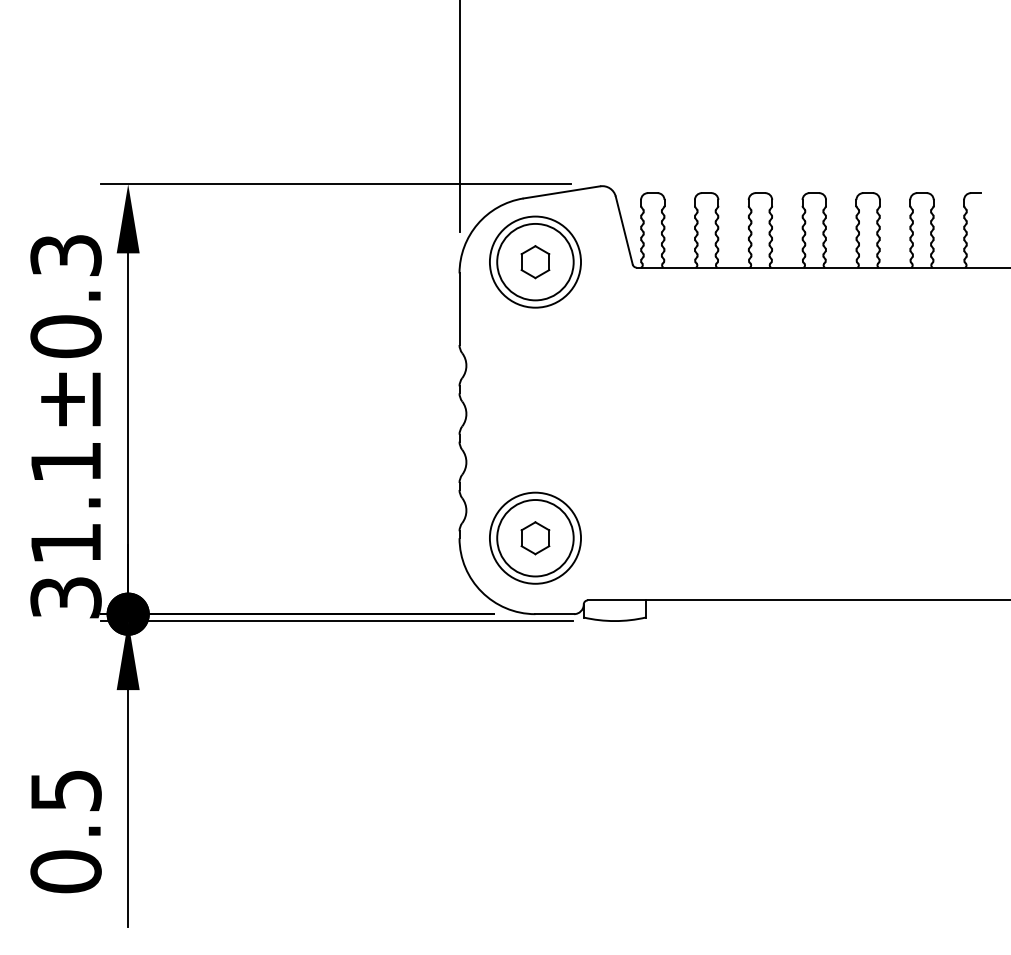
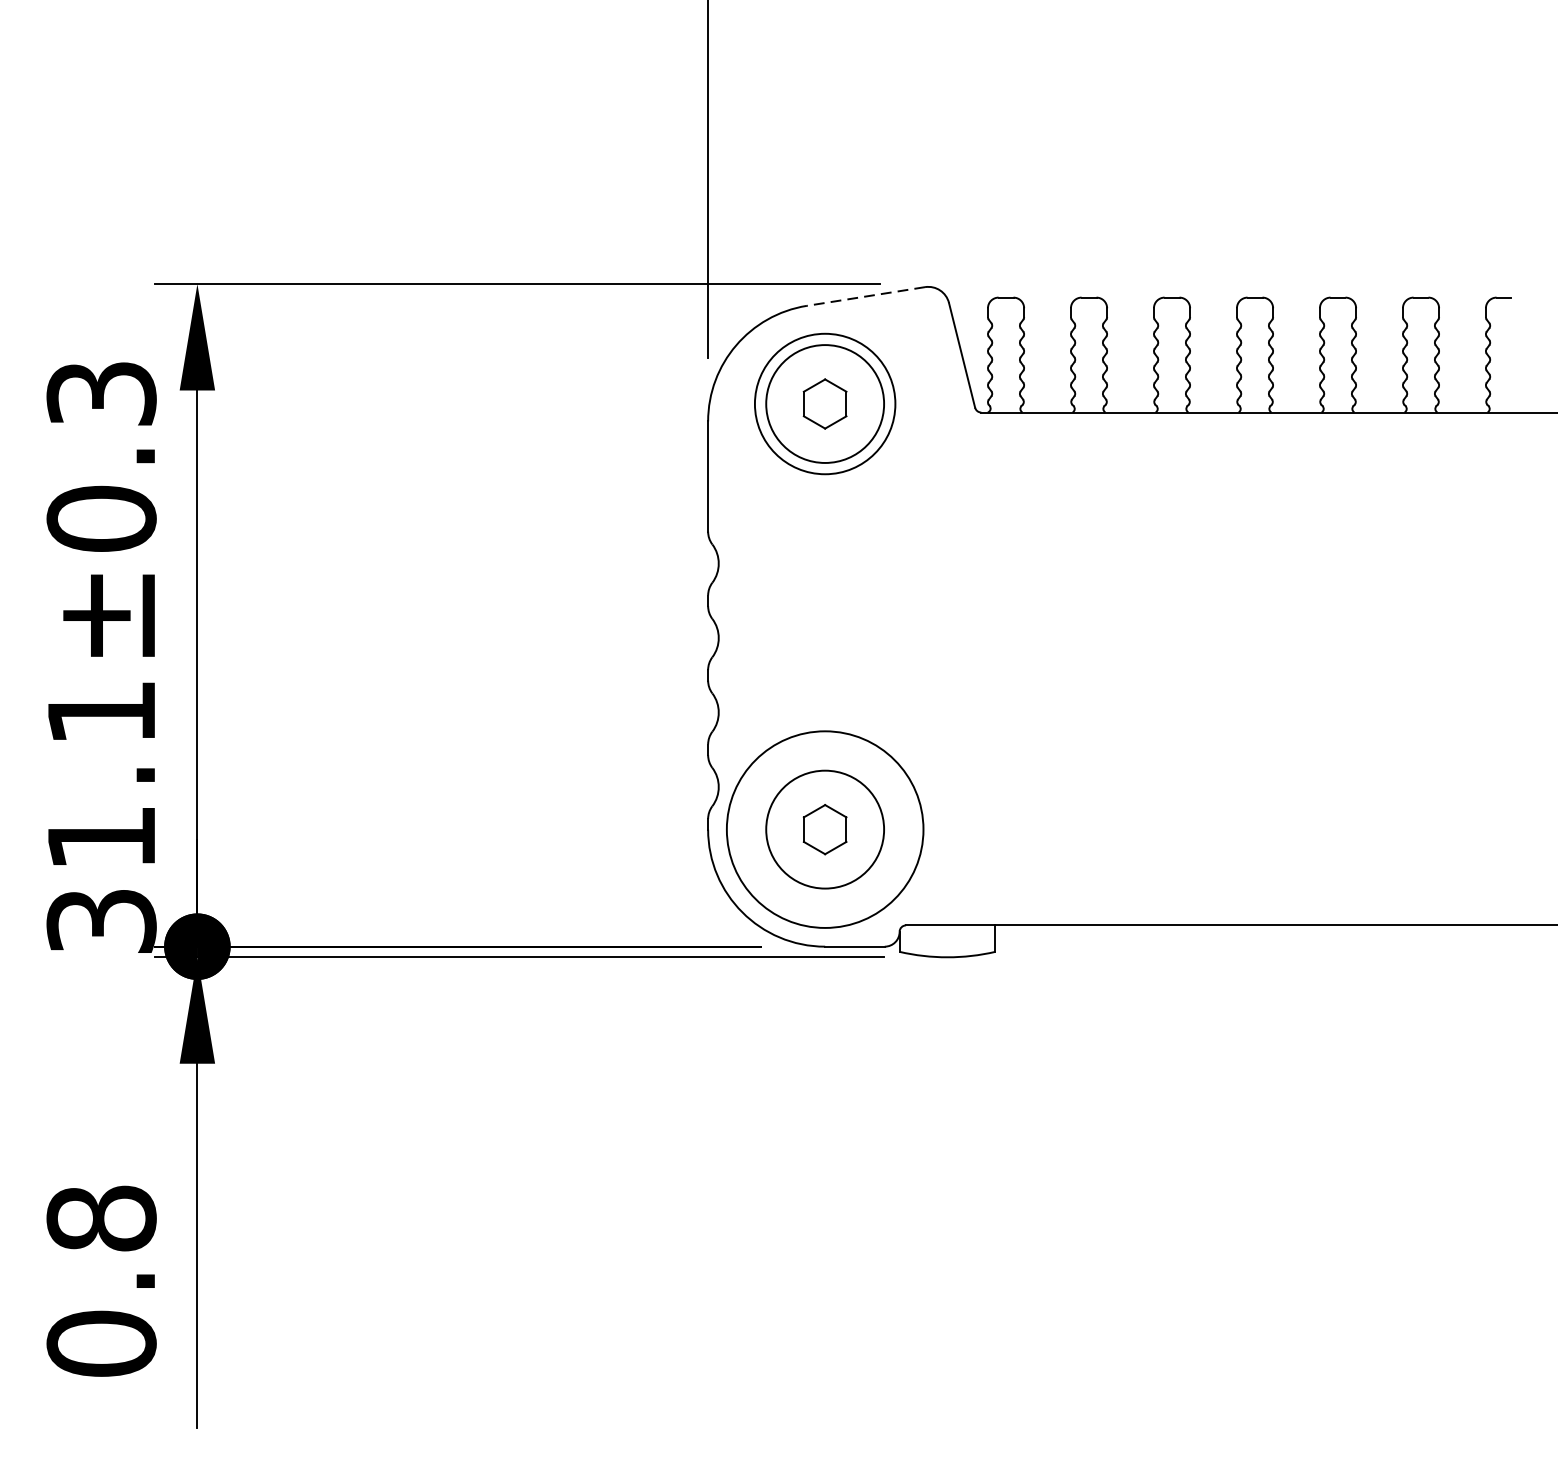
line: (561, 192) -> (865, 296), solid -> dashed
circle: (535, 537) -> (825, 828), size x1.4
text: (65, 790) -> (100, 1218), 0.5 -> 0.8

